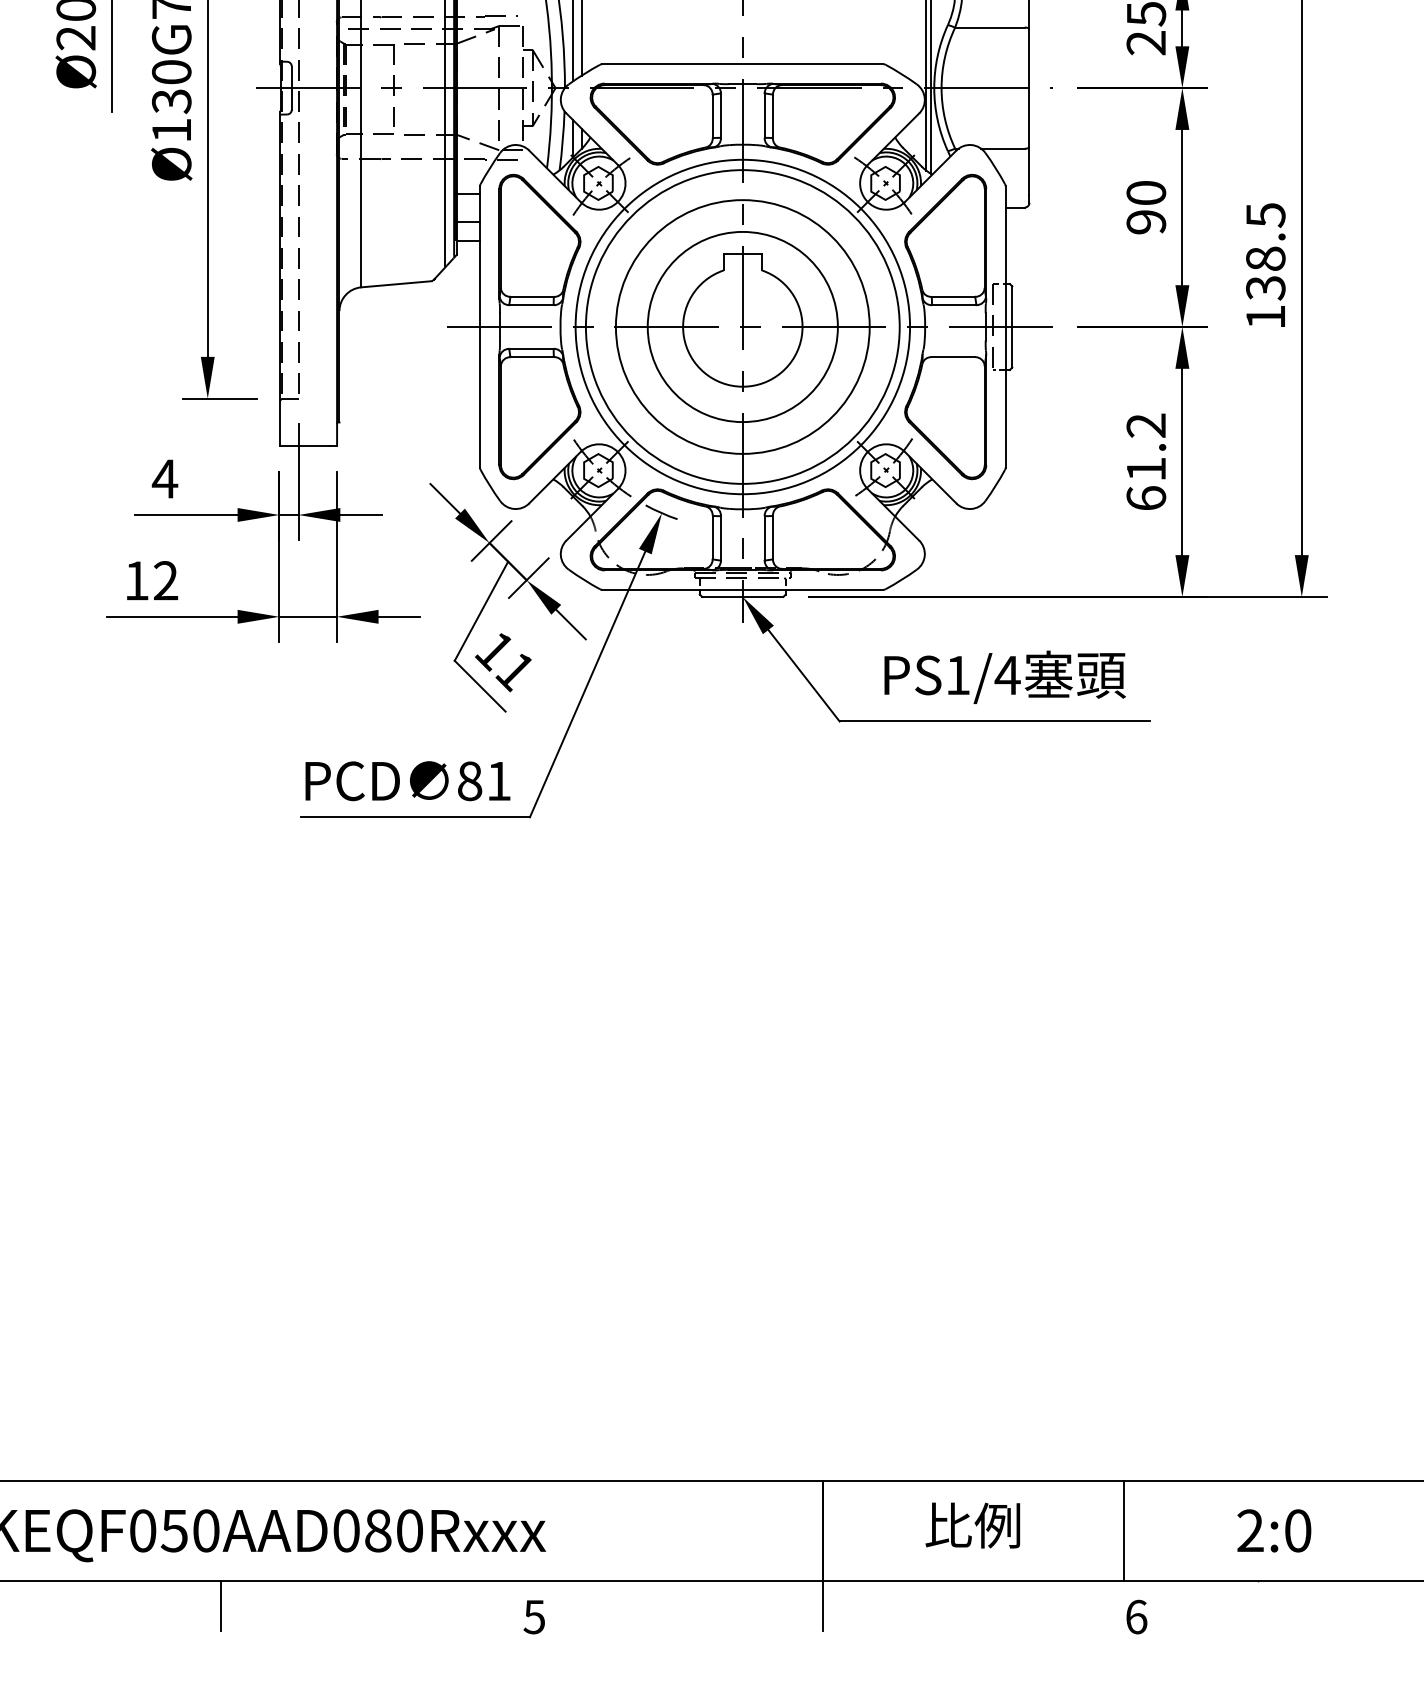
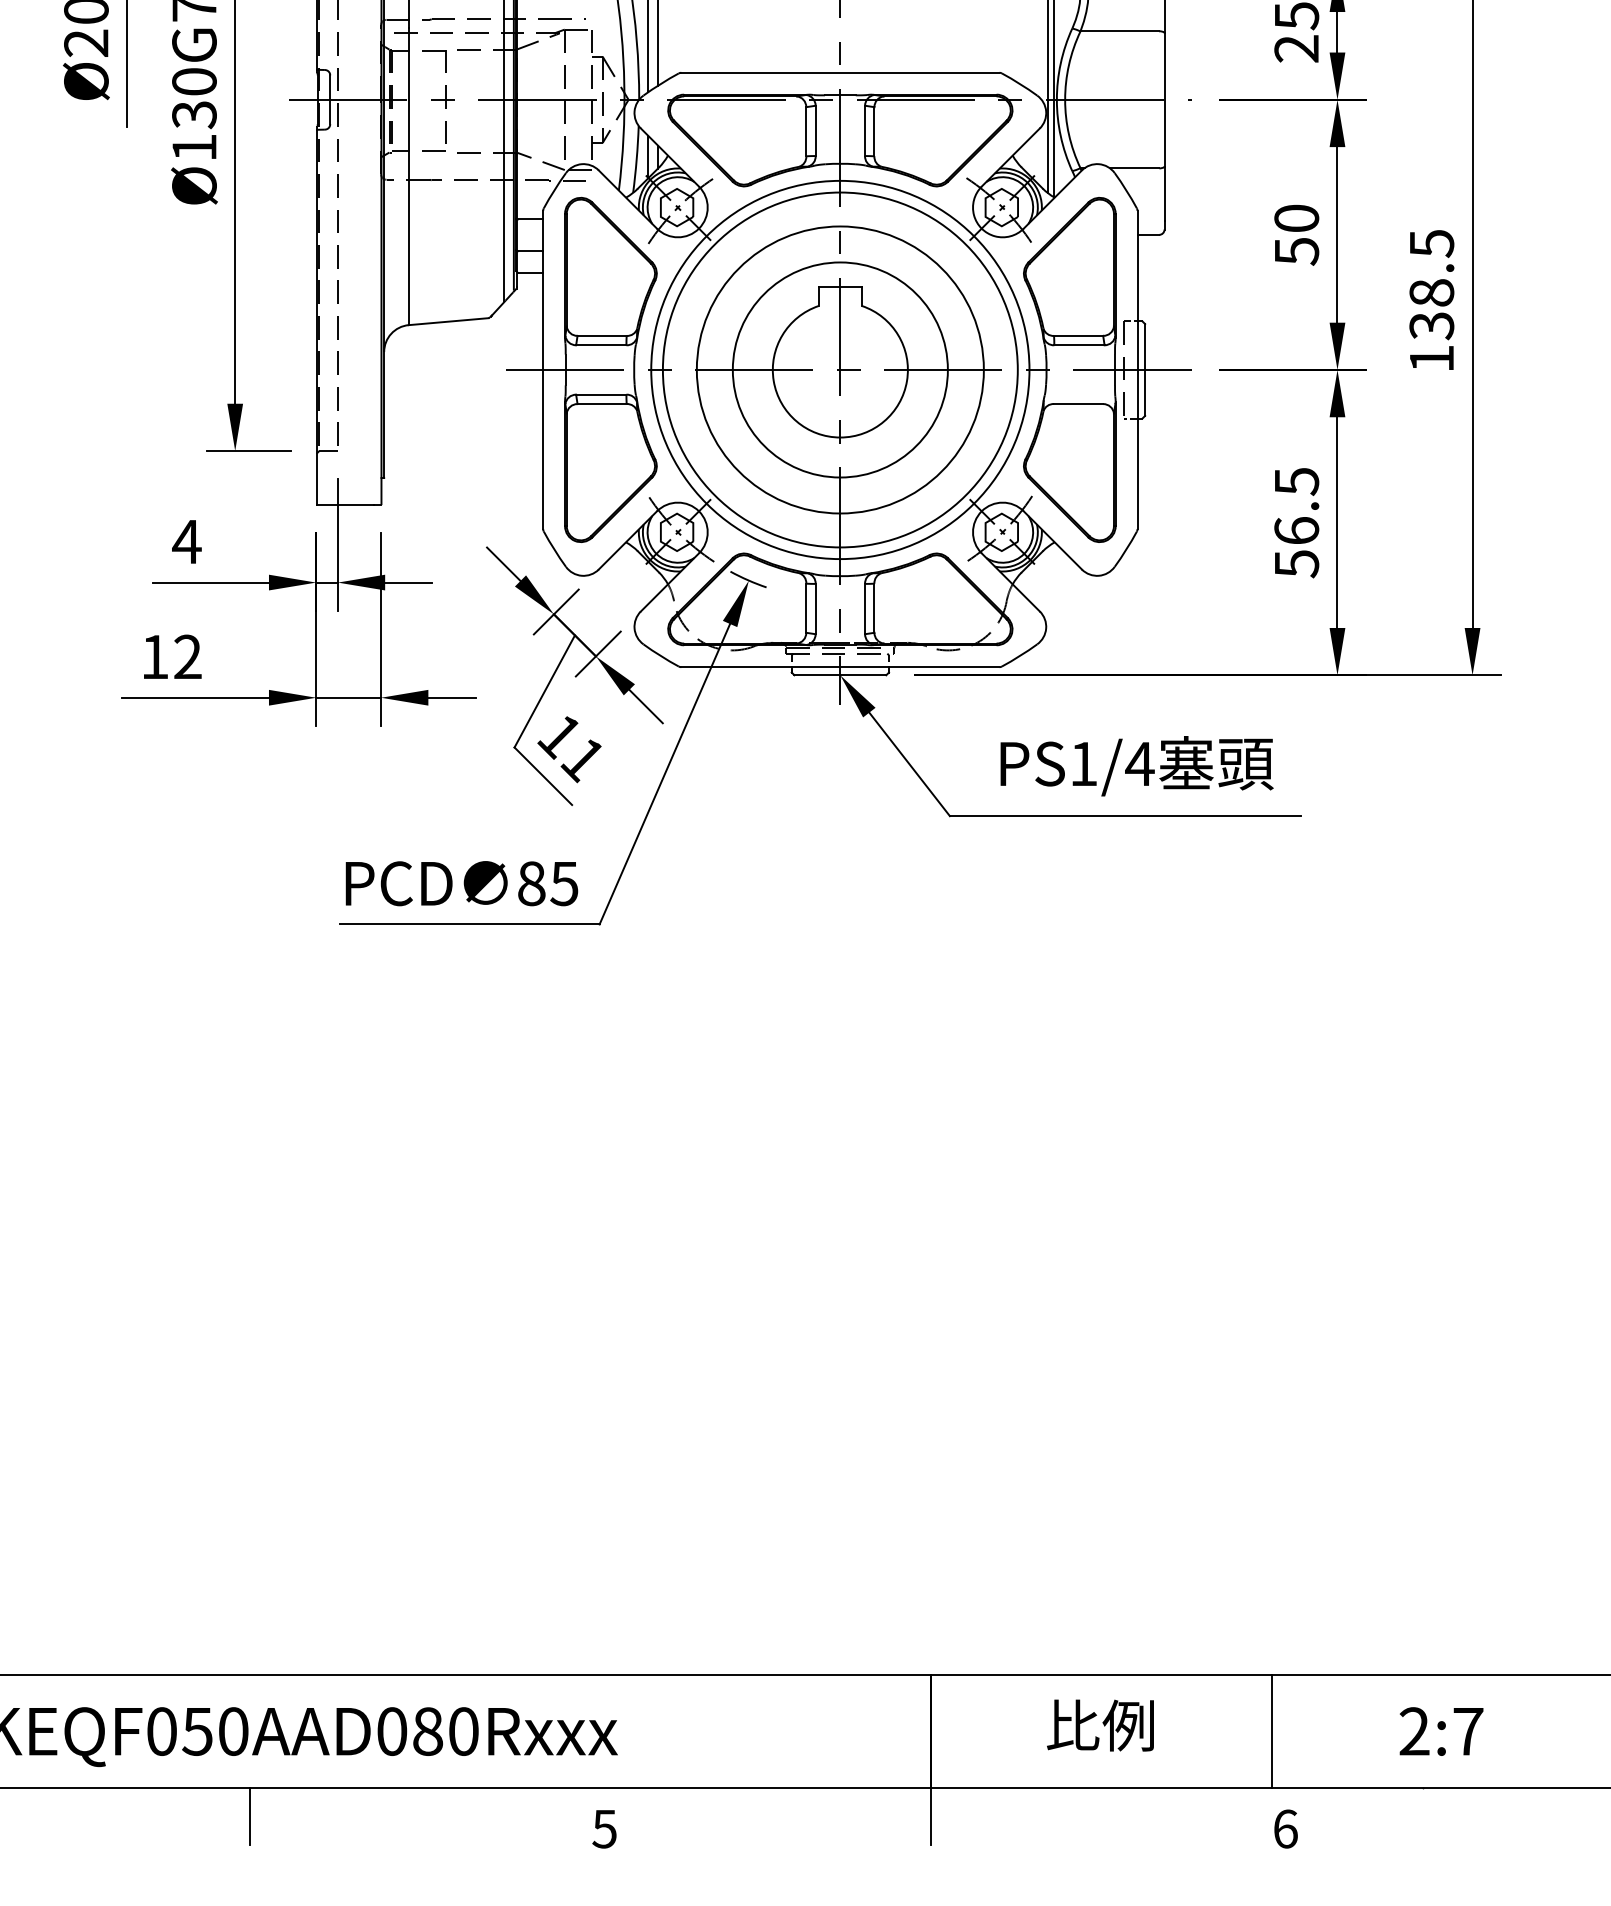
text: (1146, 222) -> (1296, 251), 90 -> 50
text: (1146, 462) -> (1296, 523), 61.2 -> 56.5
text: (498, 781) -> (564, 884), 81 -> 85
text: (1298, 1530) -> (1468, 1731), 2:0 -> 2:7

